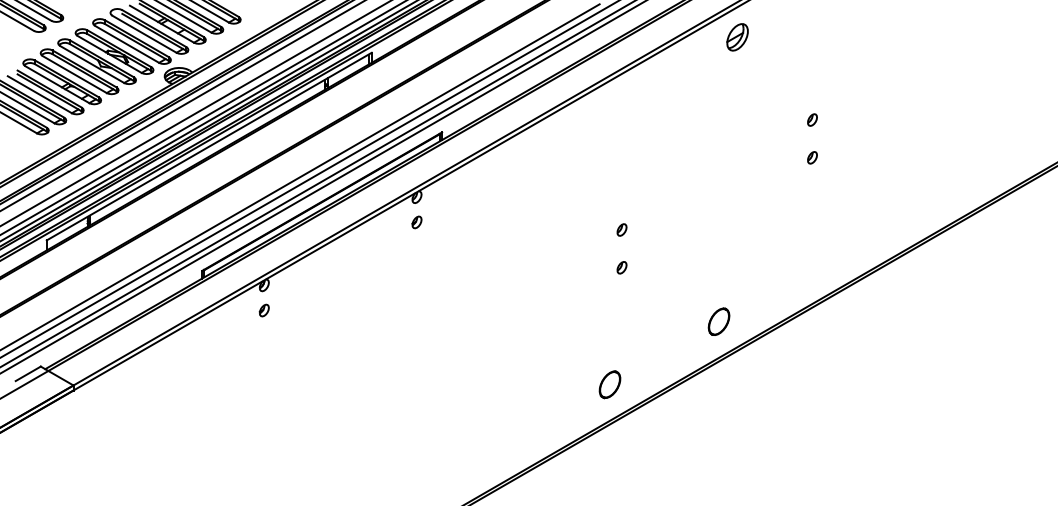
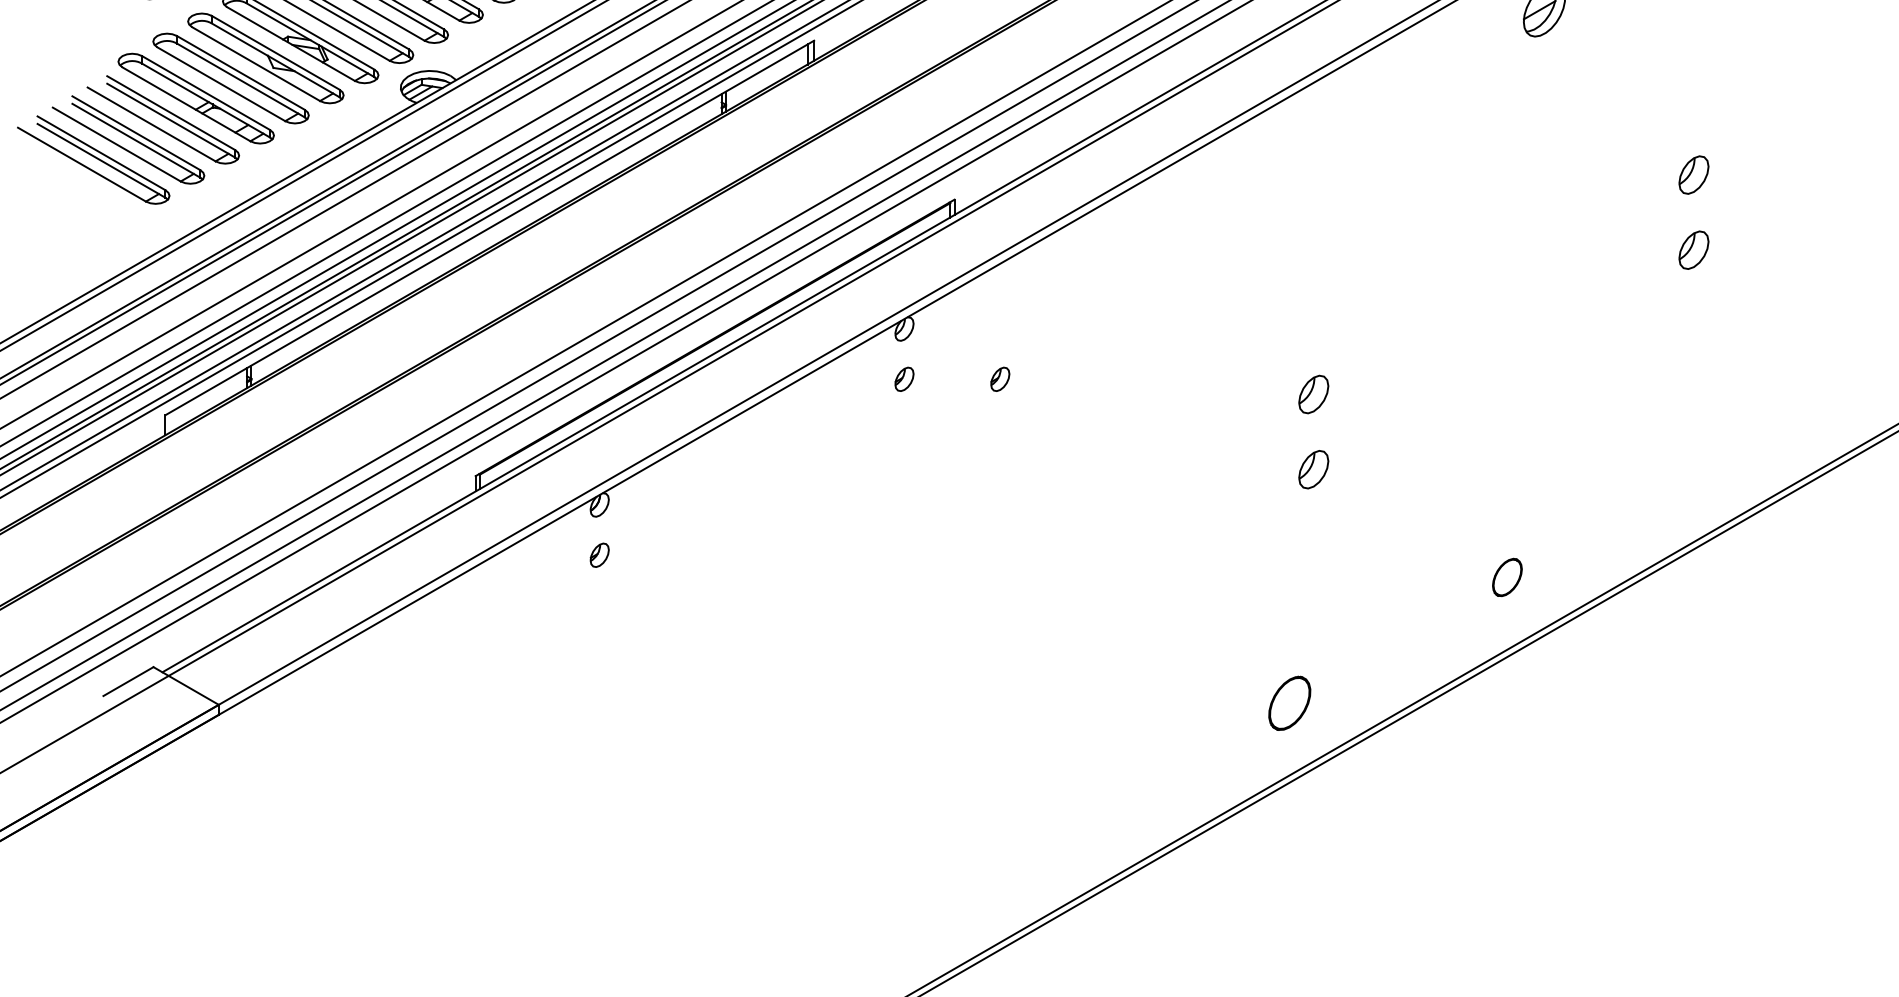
part: (812, 119) -> (1693, 173), size x1.6
part: (812, 157) -> (1693, 249), size x1.6
part: (464, 222) -> (999, 379), added
part: (621, 229) -> (1312, 393), size x1.6
part: (621, 267) -> (1312, 469), size x1.6
part: (718, 321) -> (1506, 577), size x0.7

